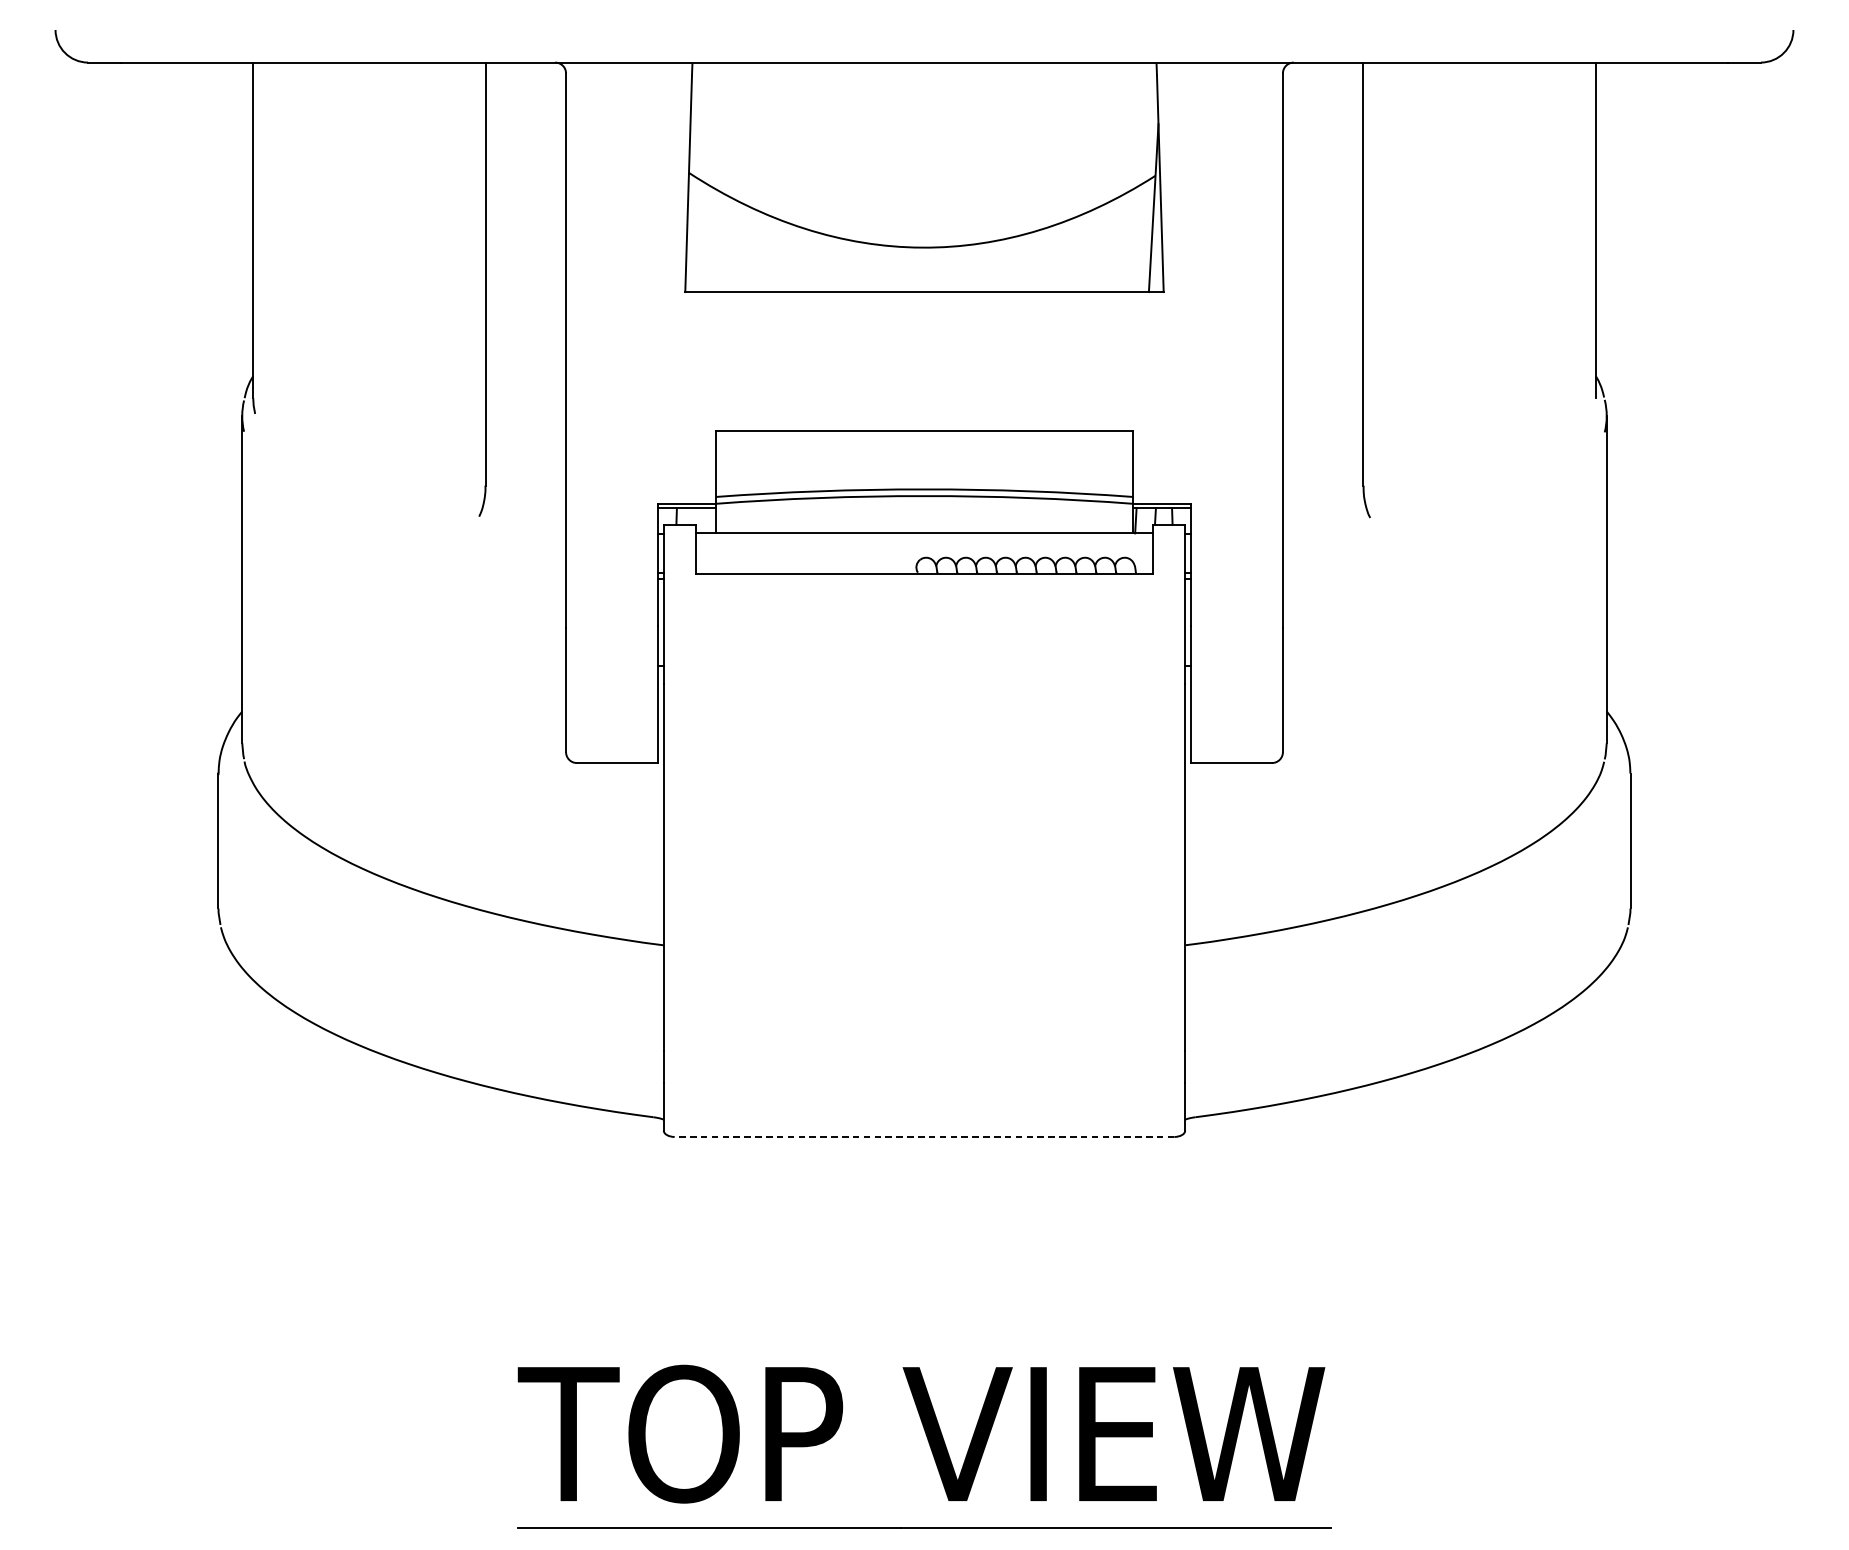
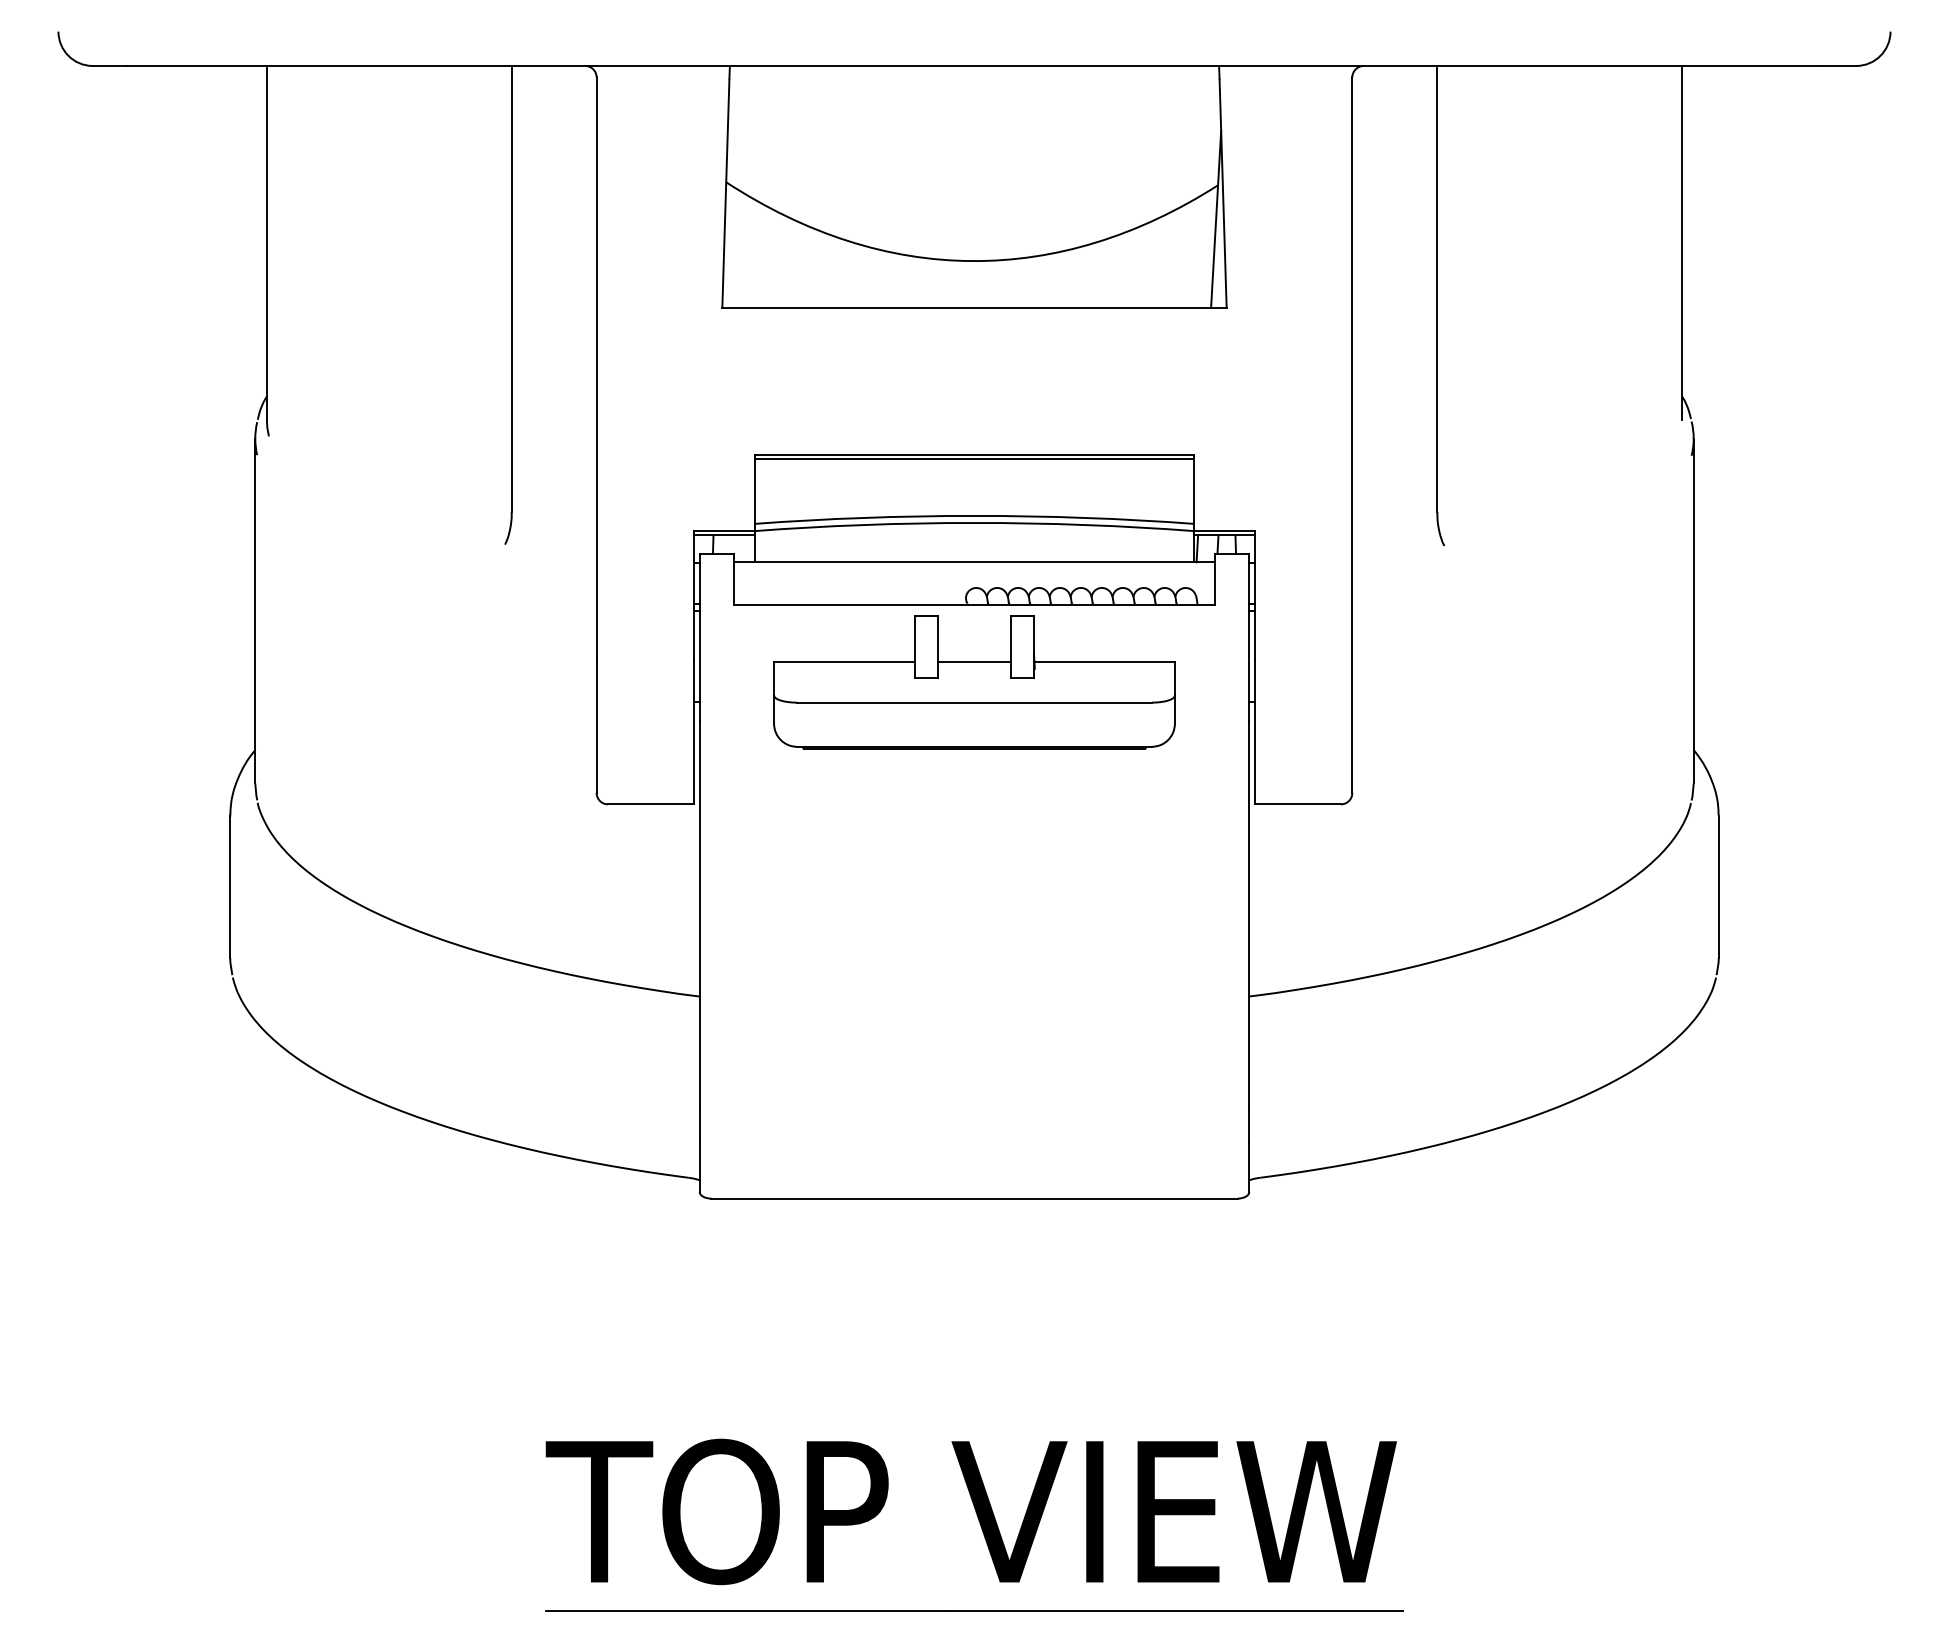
line: (924, 435) -> (974, 459), added
part: (924, 647) -> (974, 682), added
line: (924, 1136) -> (974, 1198), dashed -> solid

